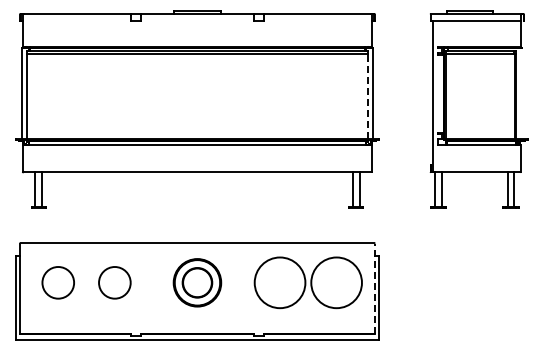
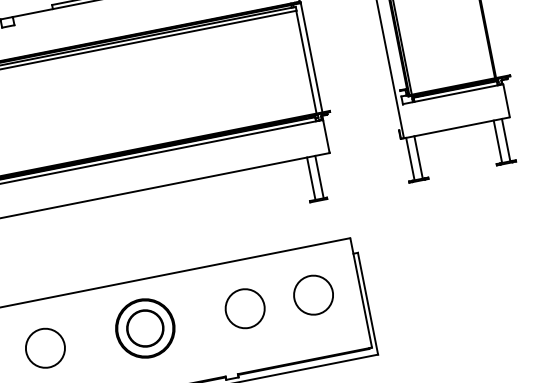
line: (367, 95) -> (306, 61), dashed -> solid
circle: (279, 282) -> (244, 308), size x0.62
circle: (336, 282) -> (313, 294), size x0.62
line: (374, 288) -> (360, 292), dashed -> solid

